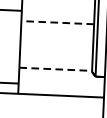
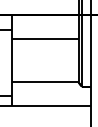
line: (56, 22) -> (44, 38), dashed -> solid
line: (55, 69) -> (45, 81), dashed -> solid

